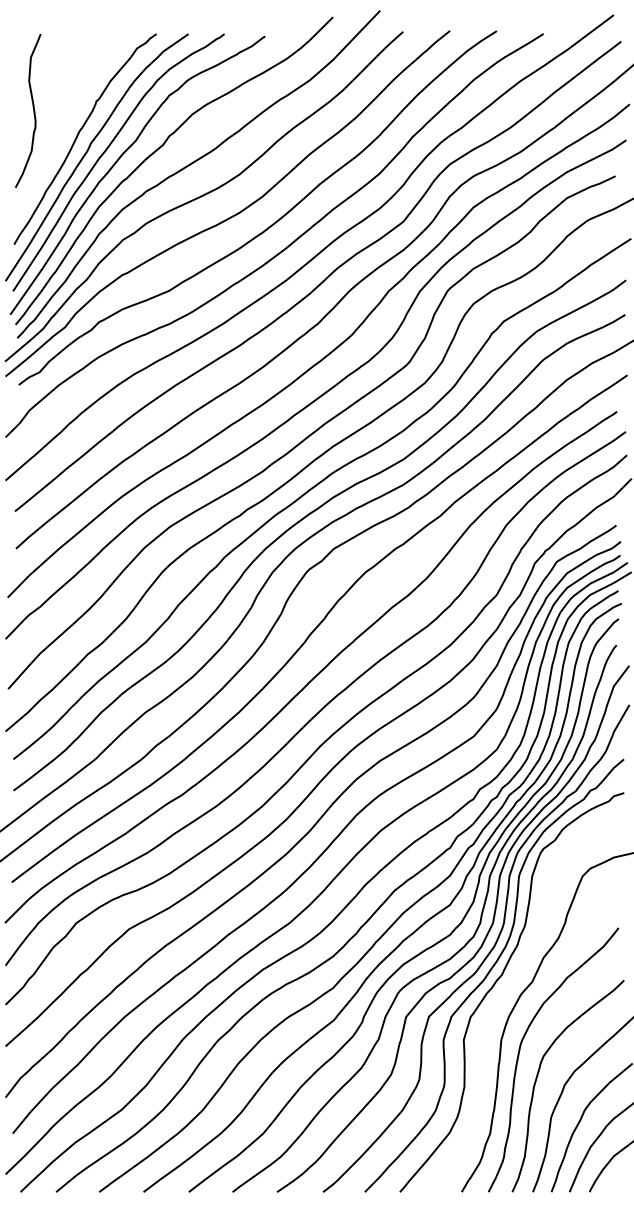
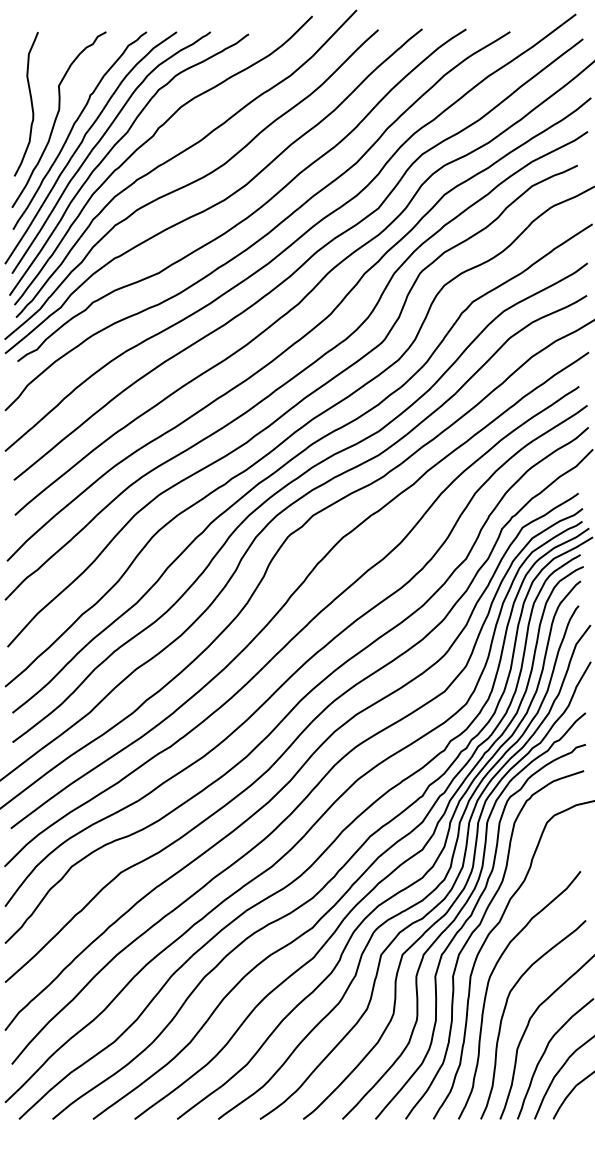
curve: (60, 127) -> (56, 119), added
curve: (509, 987) -> (478, 927), added

